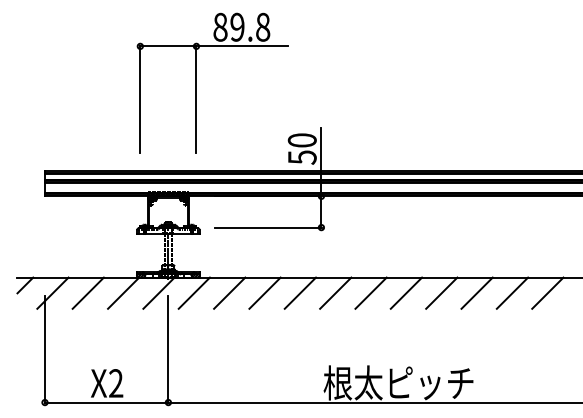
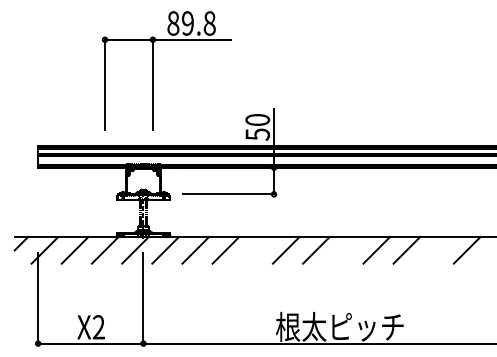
part: (196, 82) -> (152, 70), moved
line: (300, 292) -> (256, 249), removed
line: (406, 292) -> (346, 249), removed
line: (512, 292) -> (437, 249), removed

